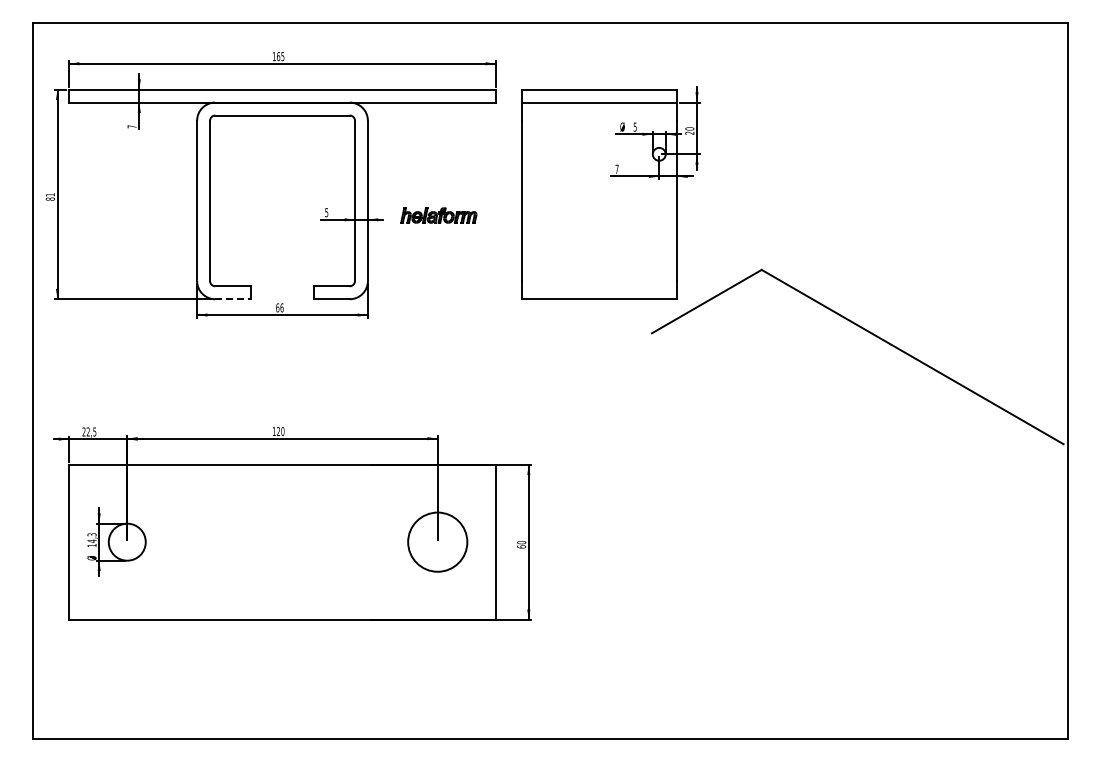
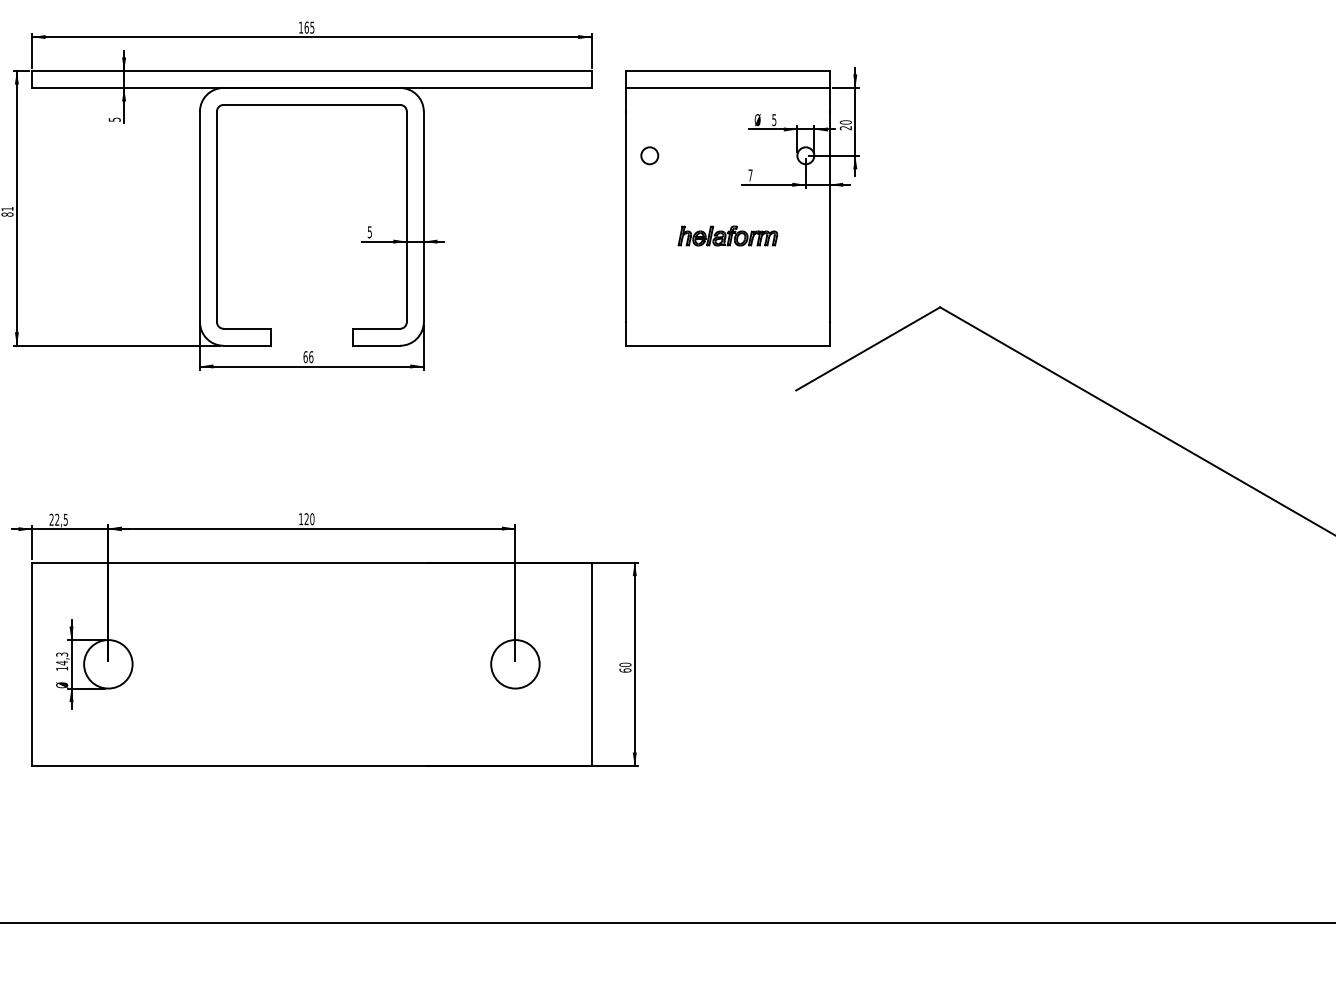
text: (131, 126) -> (113, 119), 7 -> 5
circle: (539, 154) -> (648, 156), added
part: (438, 215) -> (727, 235), moved
line: (233, 299) -> (247, 346), dashed -> solid
circle: (437, 541) -> (515, 663), size x0.62

